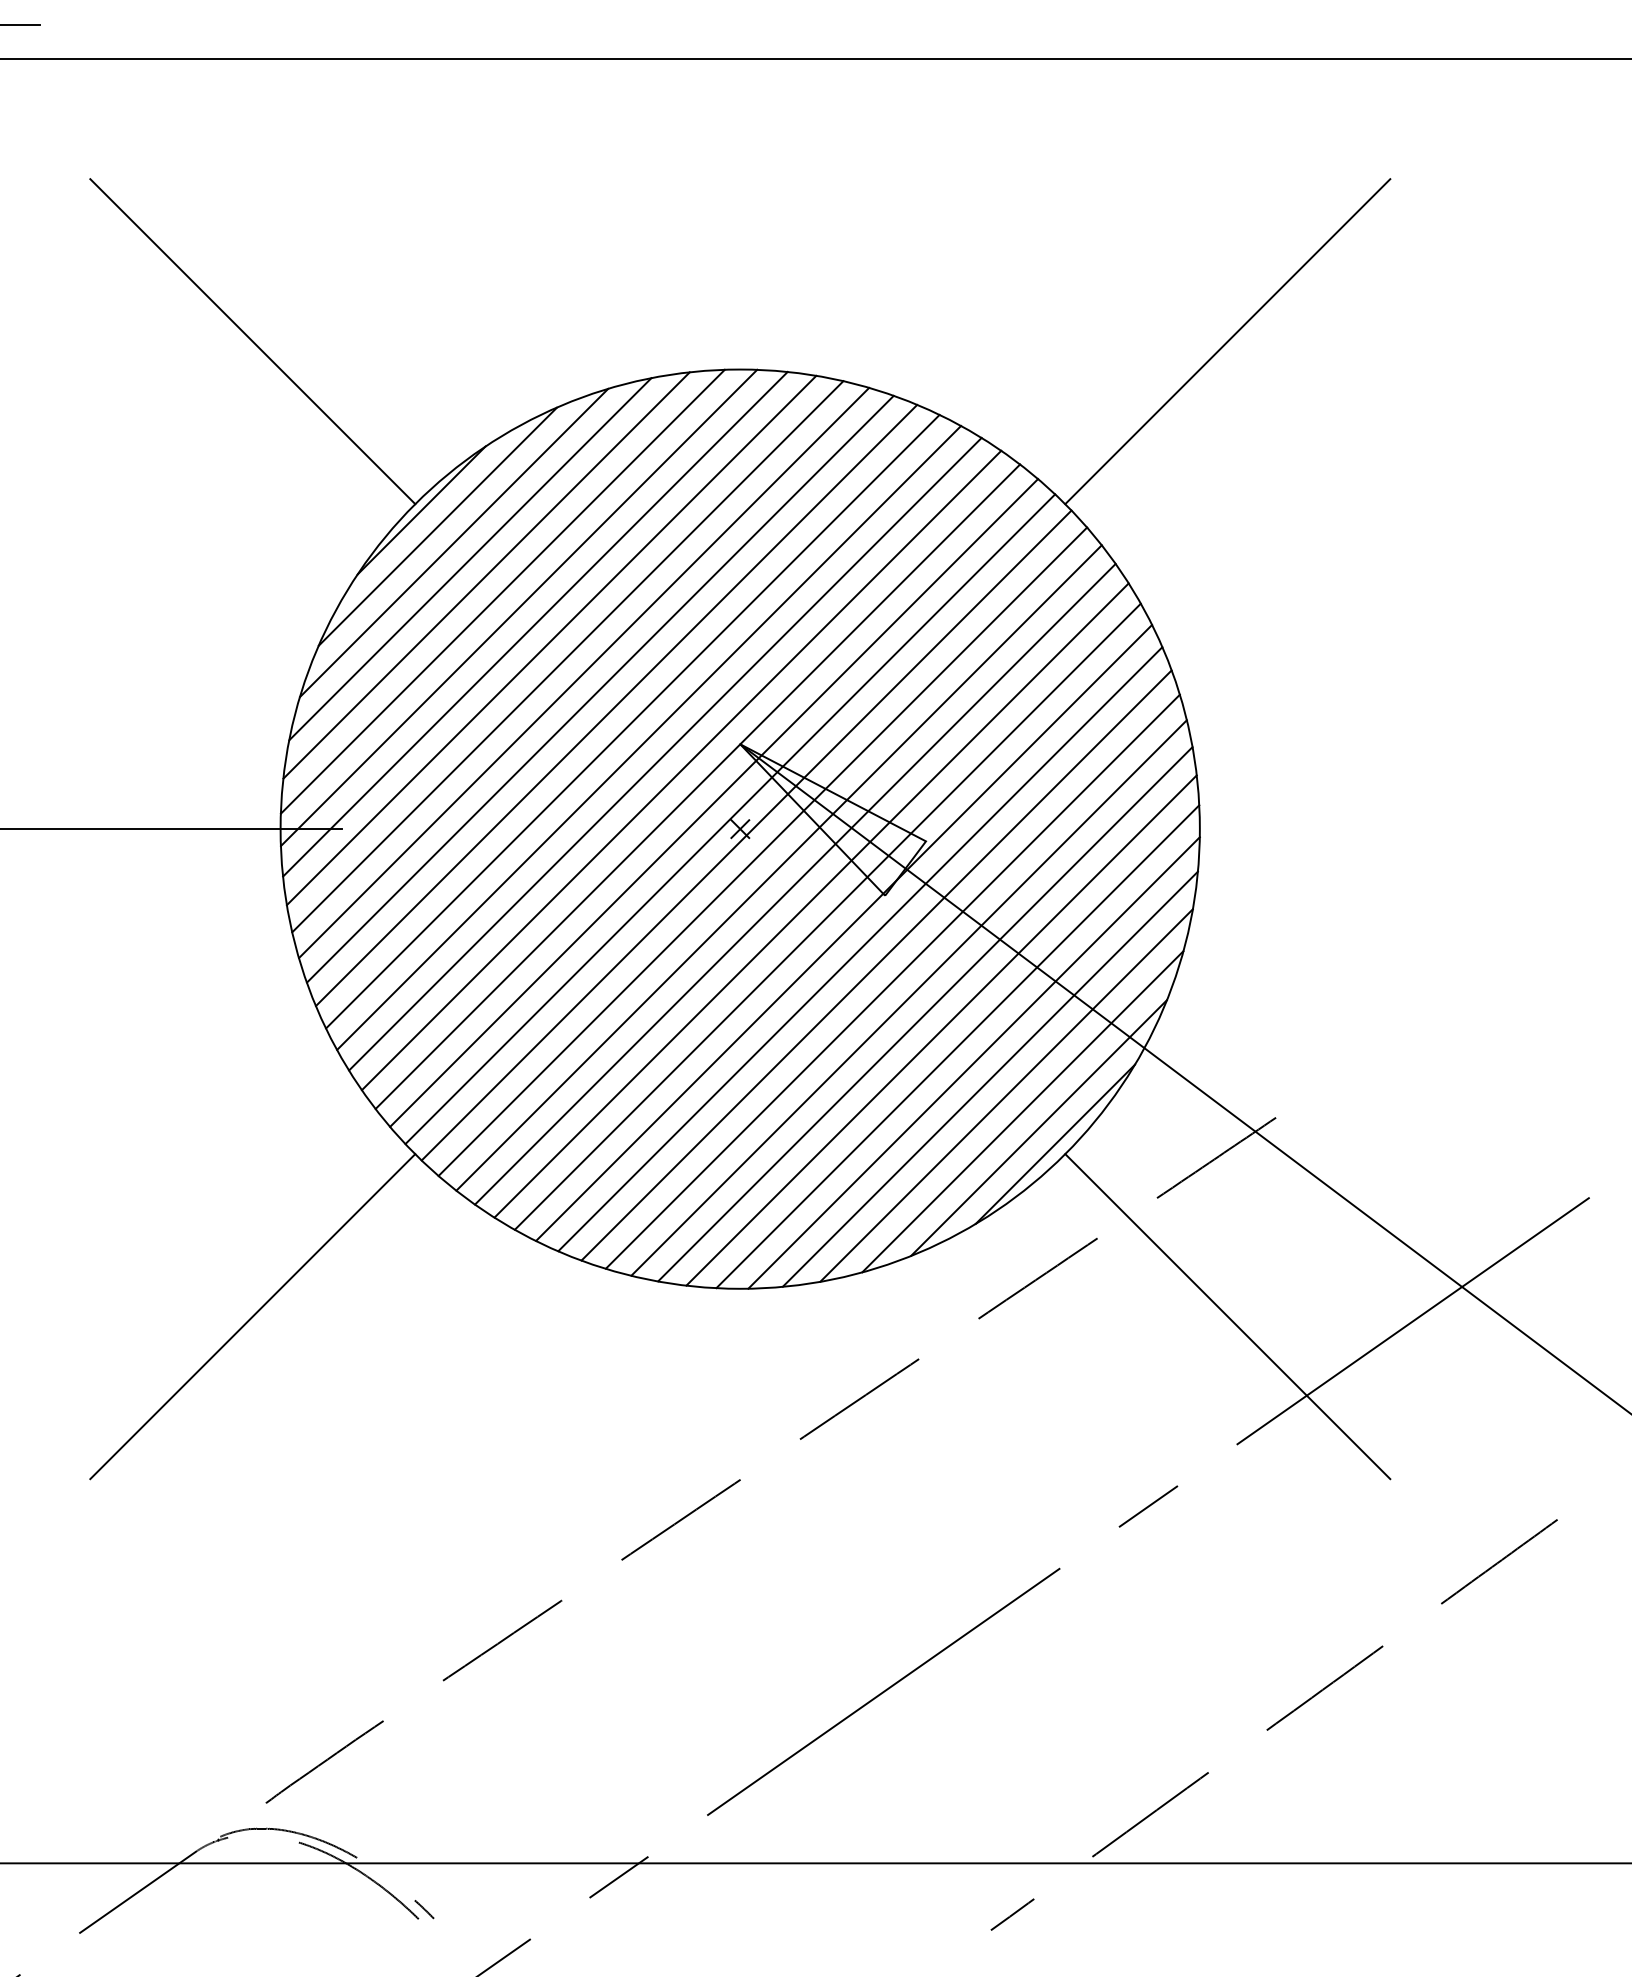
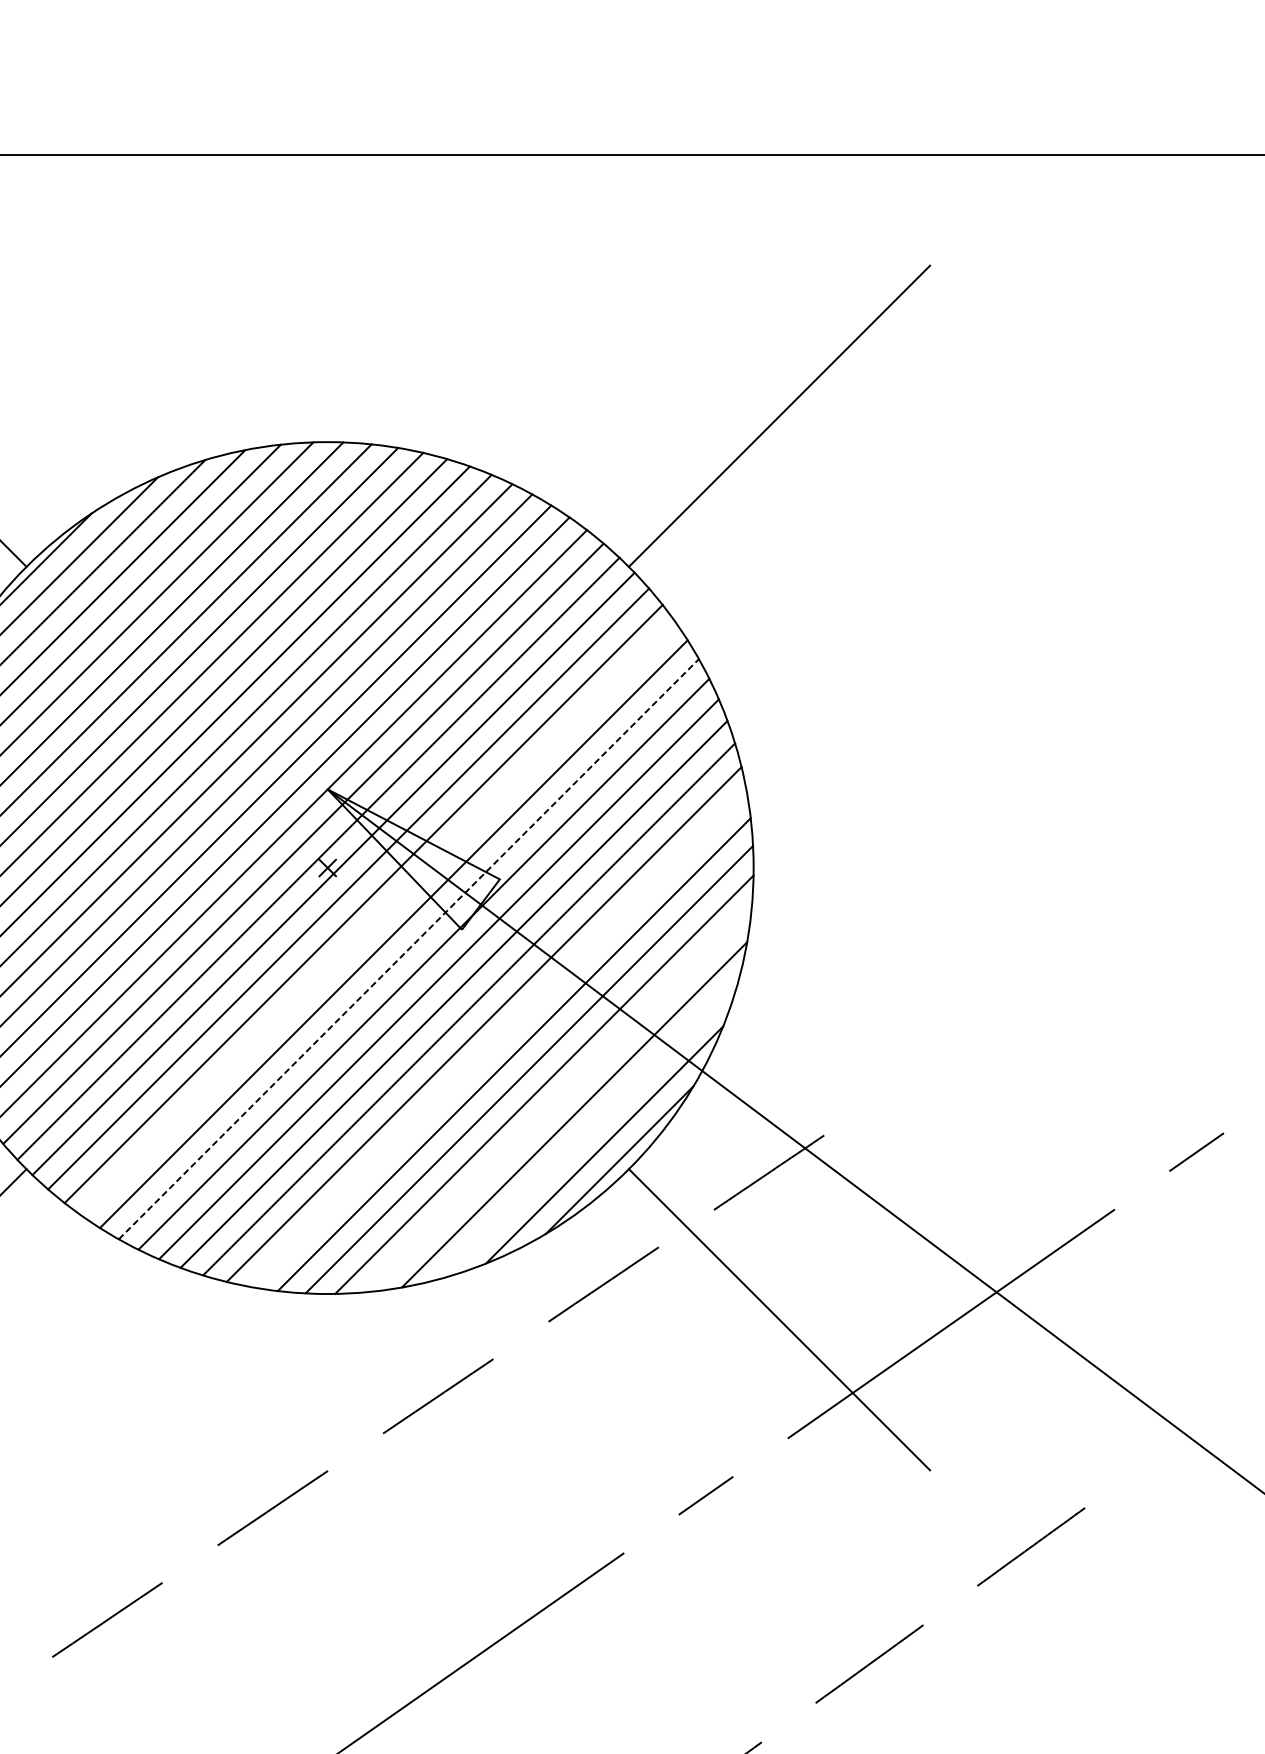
line: (795, 883) -> (378, 918), removed
line: (827, 916) -> (408, 948), solid -> dashed
line: (925, 1014) -> (499, 1039), removed
line: (989, 1078) -> (558, 1099), removed
line: (1022, 1111) -> (589, 1129), removed

